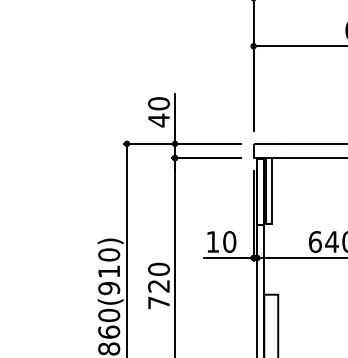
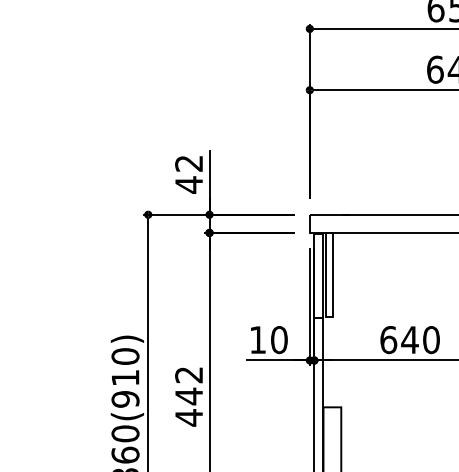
text: (159, 103) -> (189, 163), 40 -> 42
text: (159, 286) -> (189, 396), 720 -> 442

